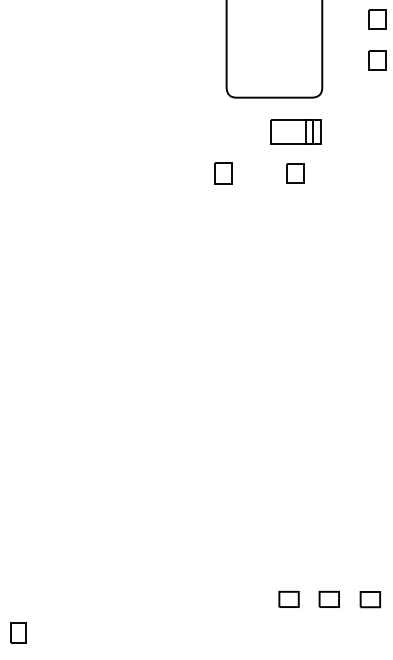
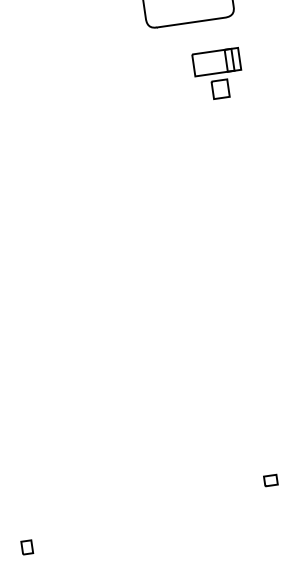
part: (295, 131) -> (216, 61), moved
part: (223, 173) -> (154, 98), removed
part: (288, 598) -> (270, 479), size x0.7
part: (18, 632) -> (27, 546), size x0.7

